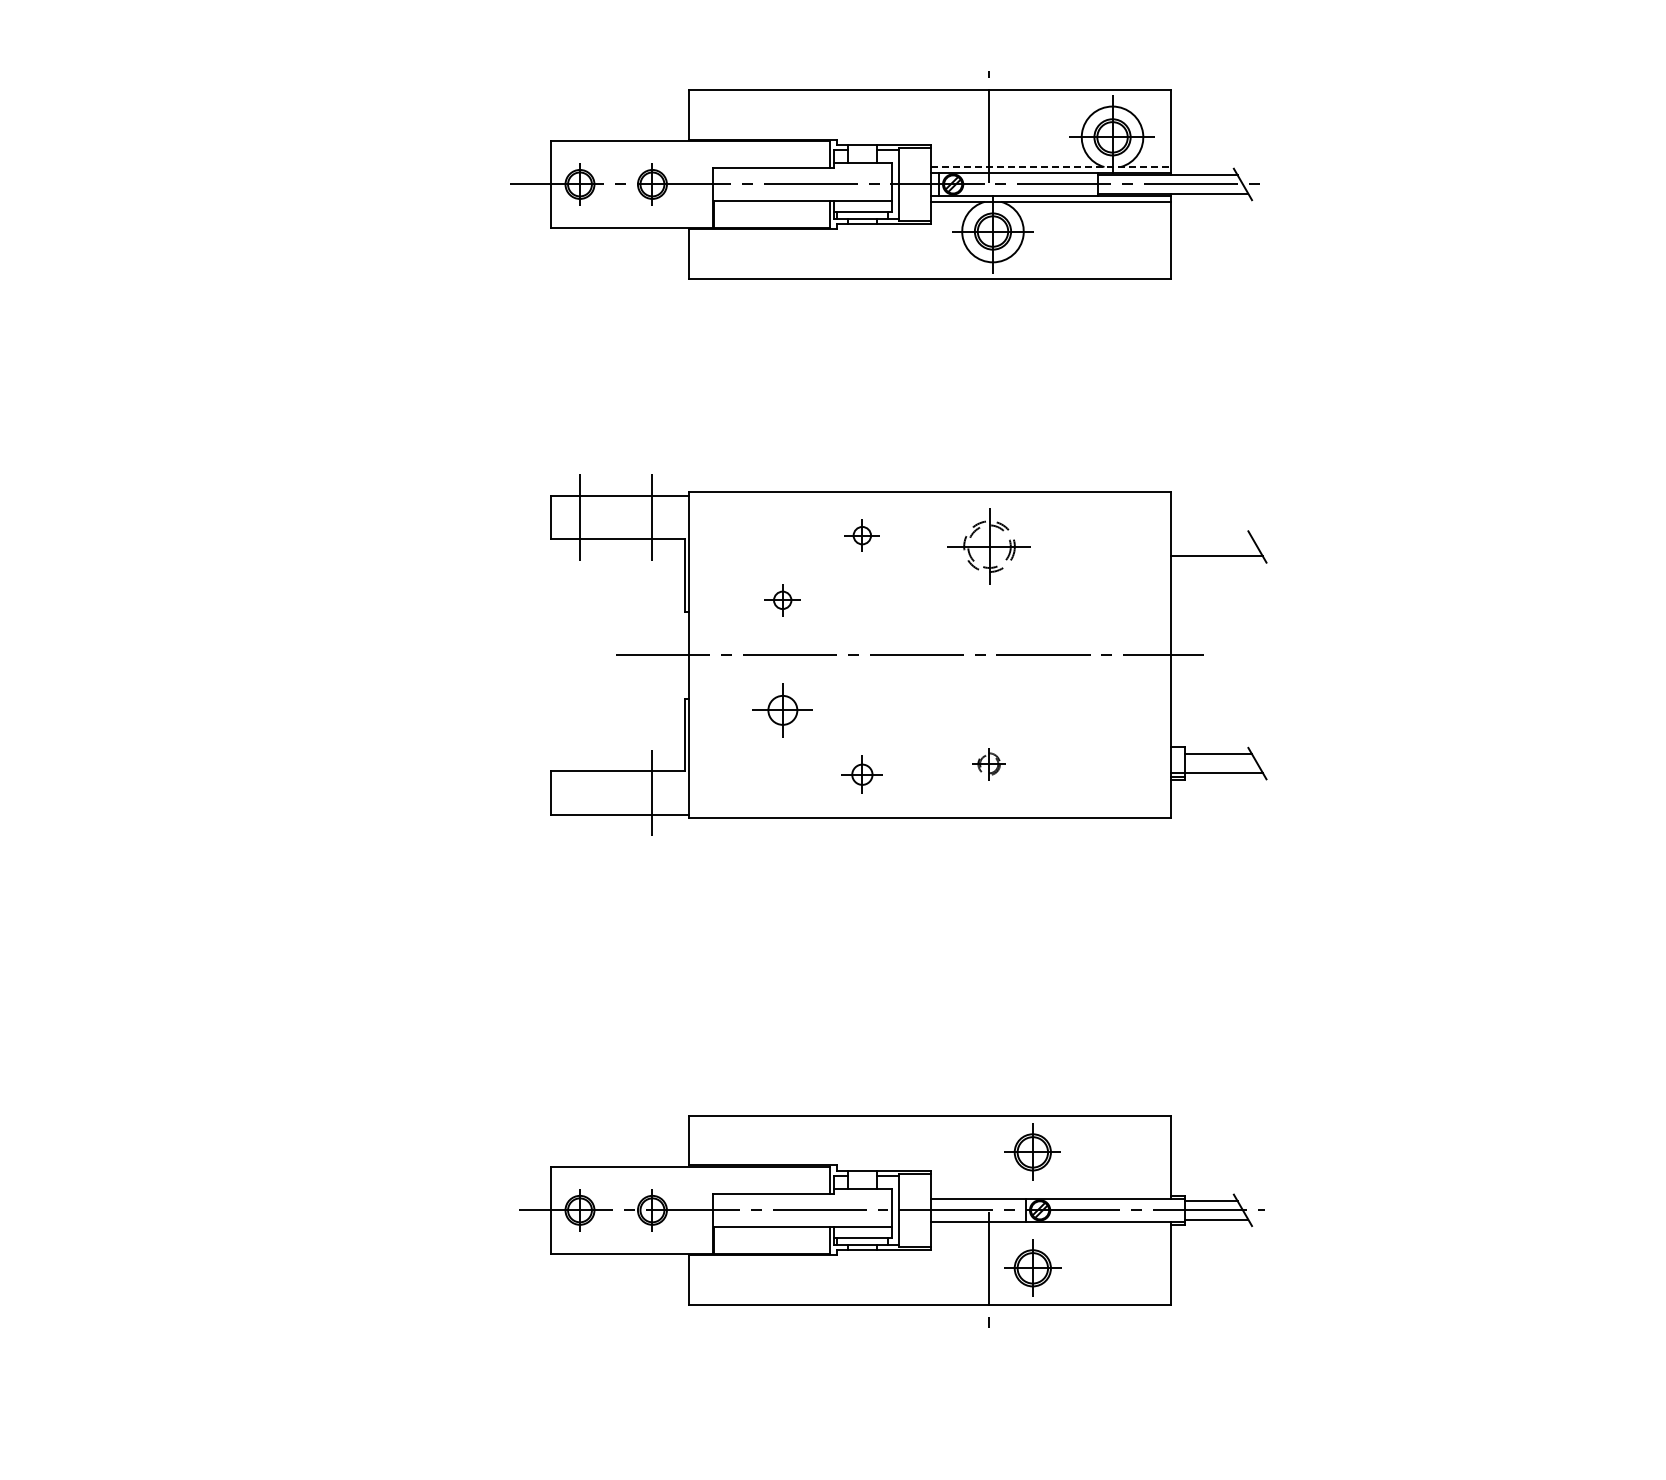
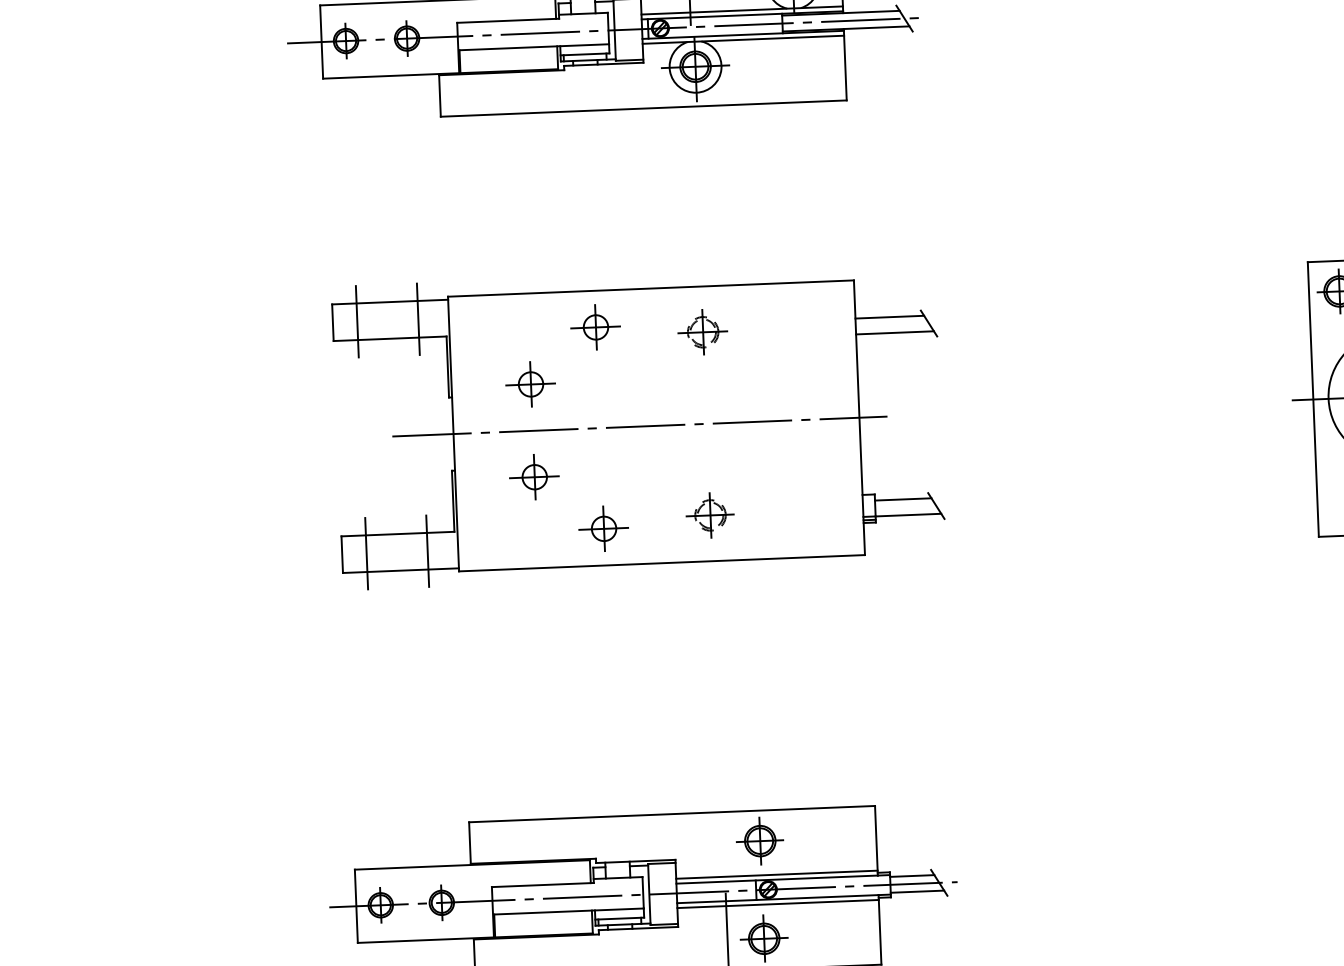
line: (1050, 167) -> (741, 10), dashed -> solid
part: (861, 535) -> (595, 327), size x1.67
line: (1211, 537) -> (890, 317), added
part: (988, 546) -> (702, 332), size x0.71
part: (782, 600) -> (530, 384), size x1.67
part: (988, 764) -> (709, 515), size x1.67
part: (861, 774) -> (603, 528), size x1.43
line: (580, 792) -> (367, 553), added
line: (1050, 1192) -> (776, 874), added
line: (1050, 1227) -> (777, 903), added

